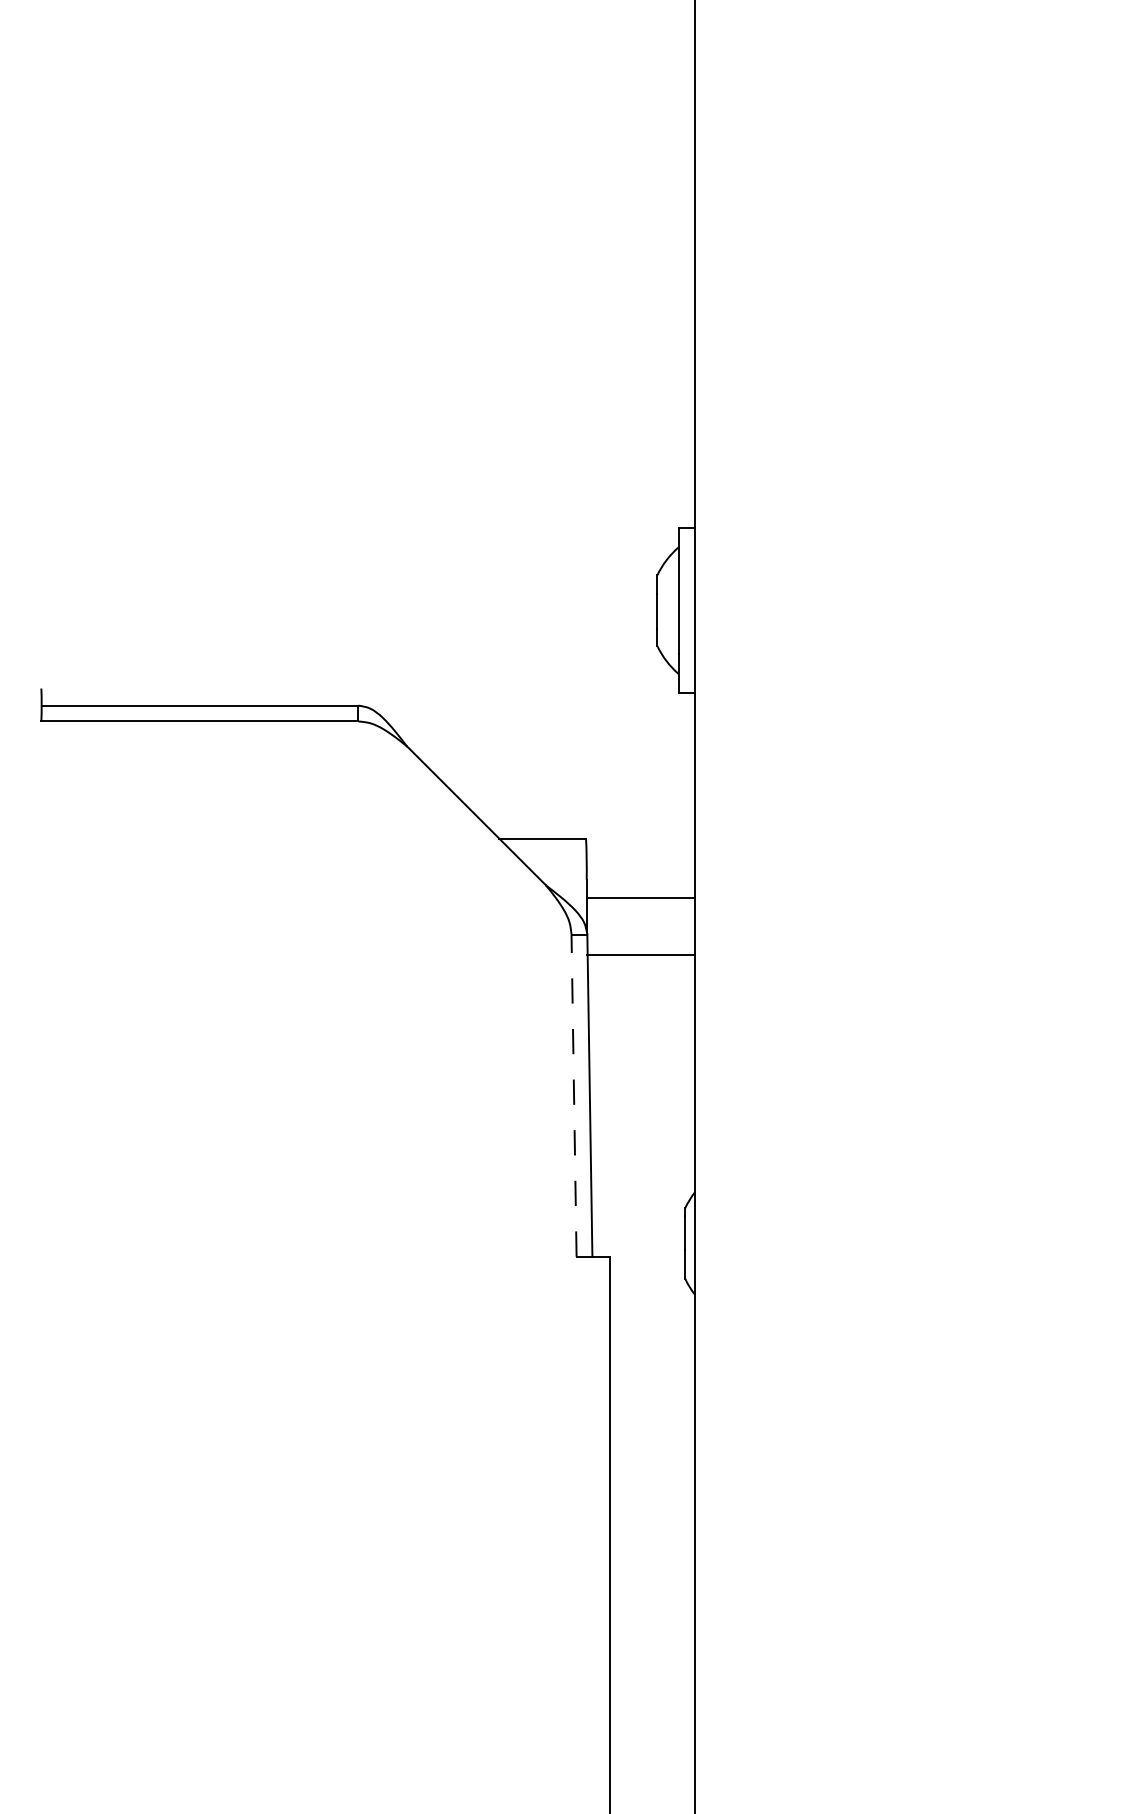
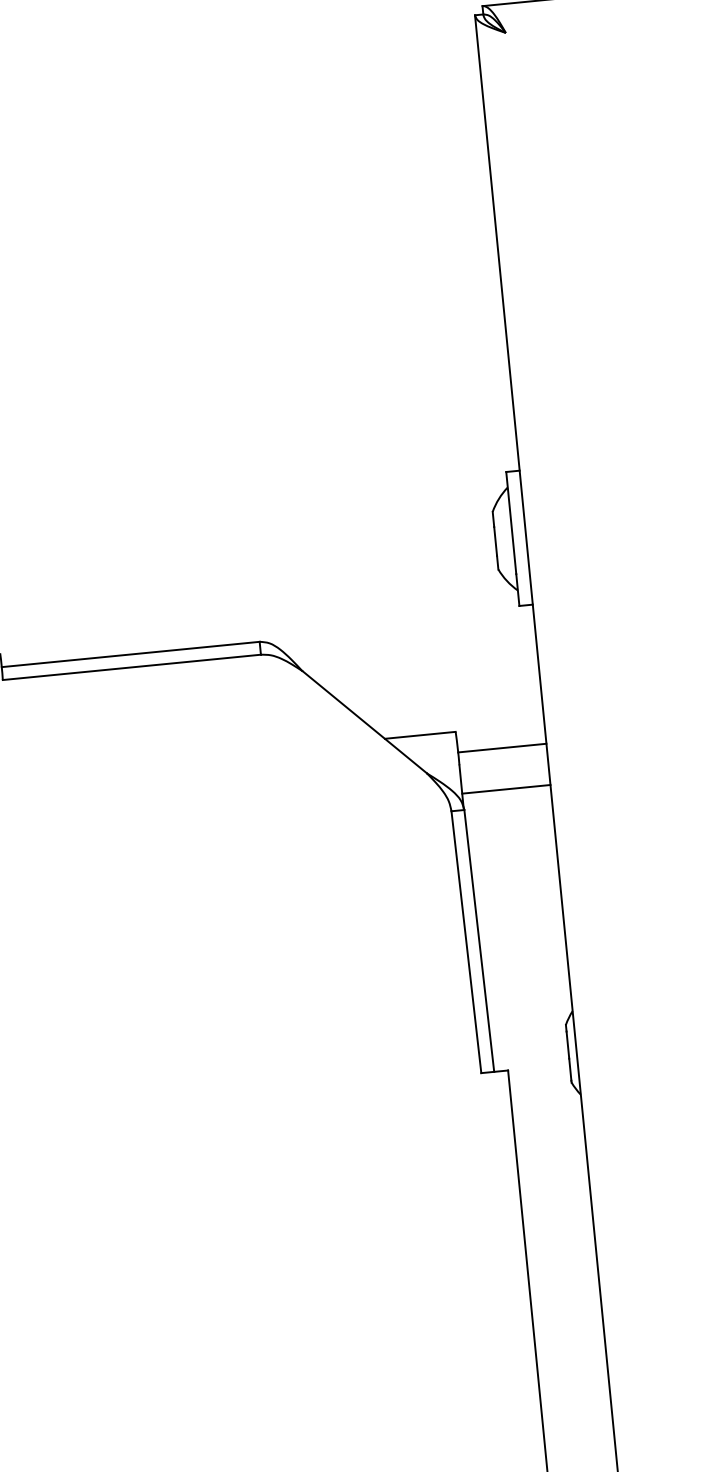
line: (640, 897) -> (501, 747), moved
line: (640, 955) -> (506, 789), moved
line: (574, 1095) -> (466, 942), dashed -> solid

